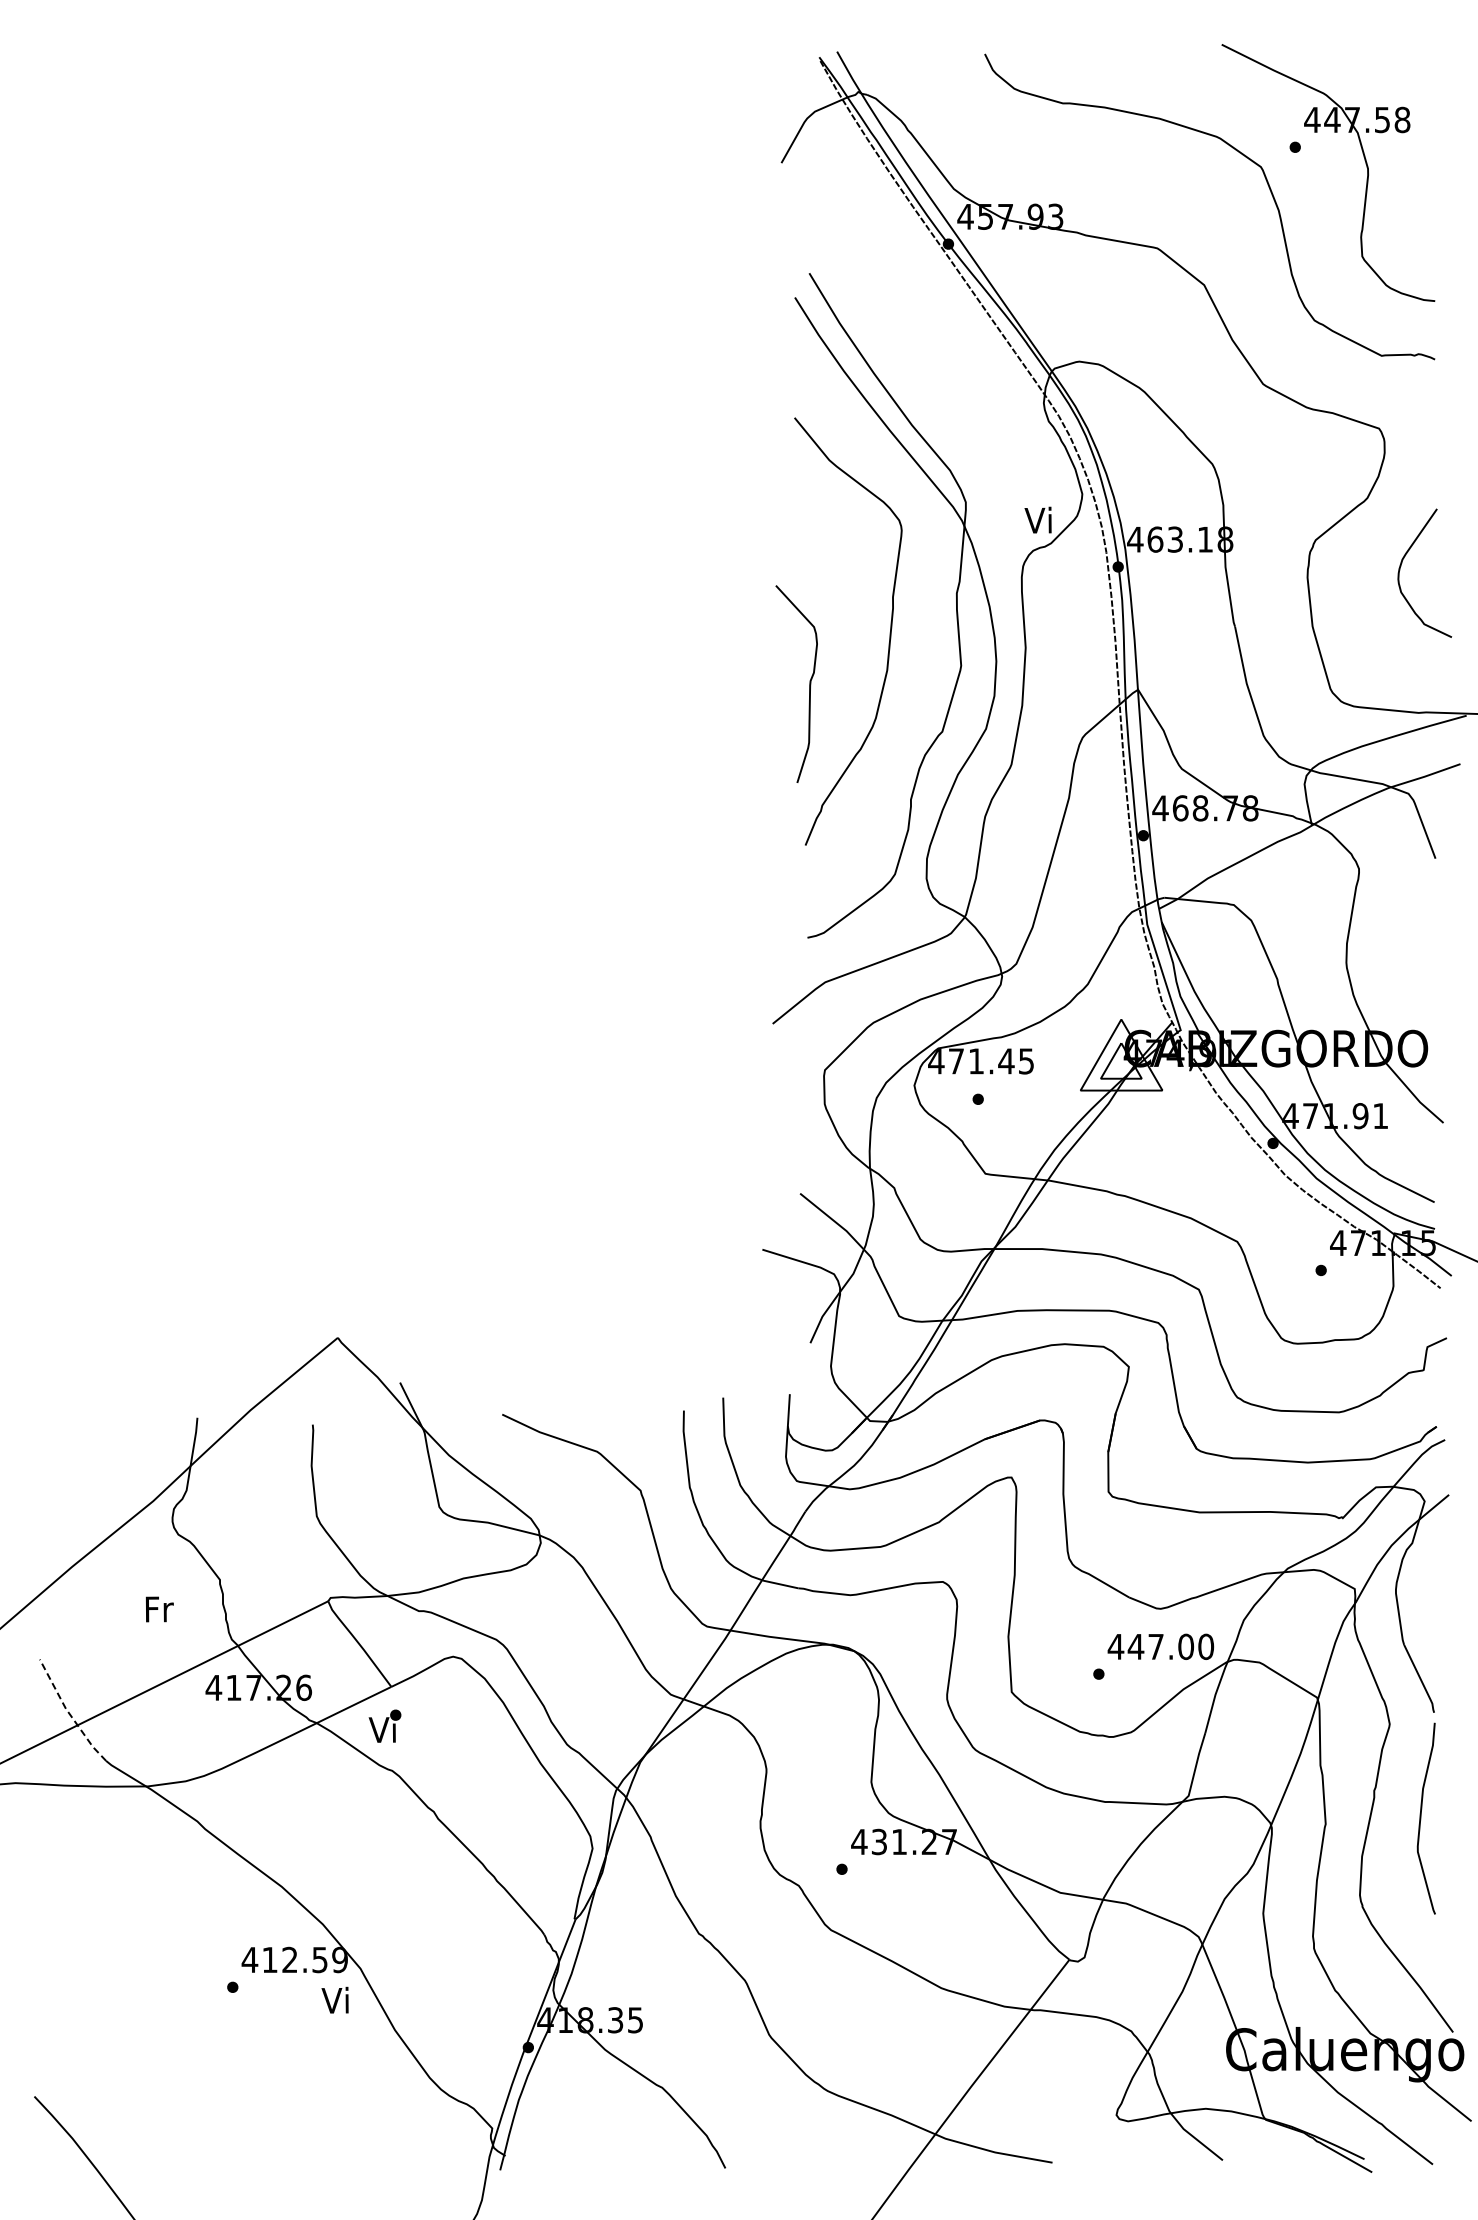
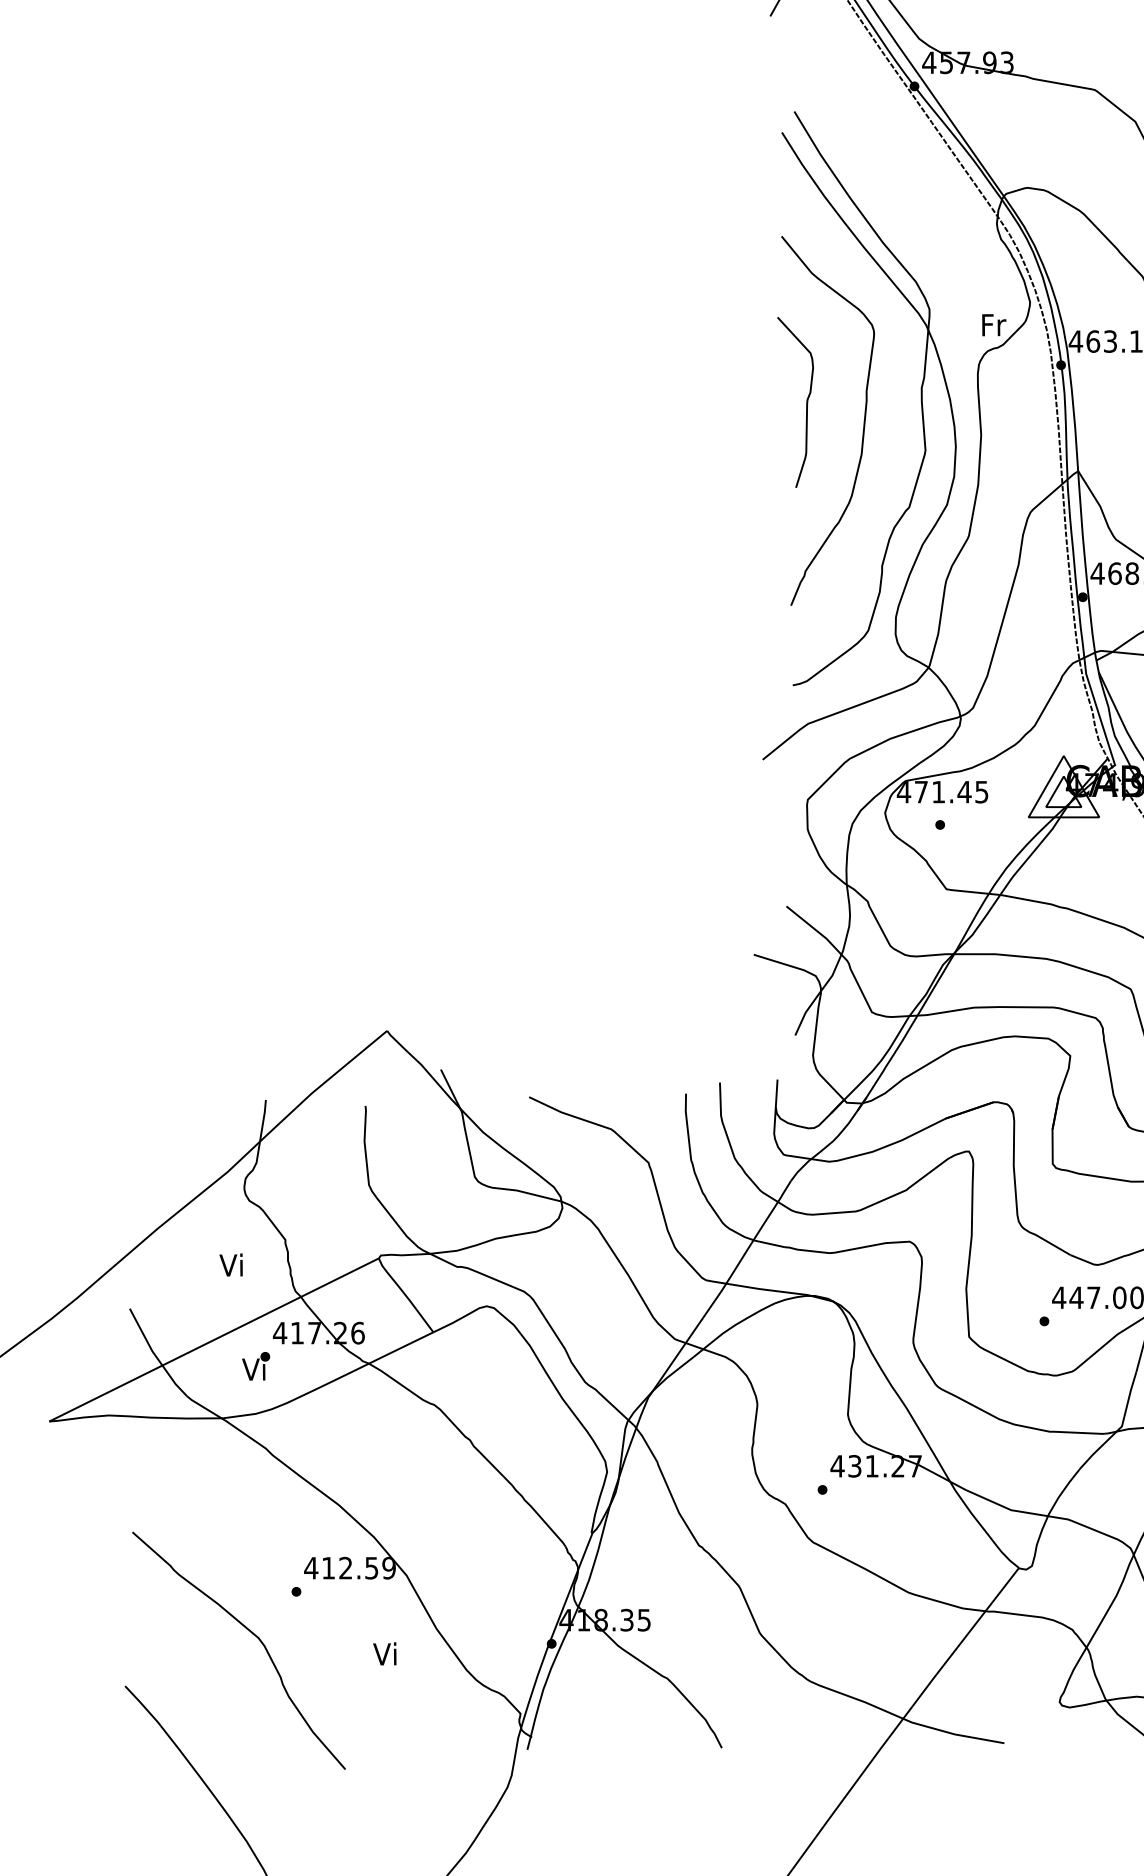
text: (1039, 519) -> (993, 324), Vi -> Fr
curve: (809, 683) -> (806, 401), moved
text: (158, 1608) -> (232, 1264), Fr -> Vi
line: (68, 1712) -> (154, 1354), dashed -> solid
text: (384, 1725) -> (255, 1365), moved
text: (334, 1999) -> (384, 1653), moved
curve: (180, 2035) -> (251, 1633), added

